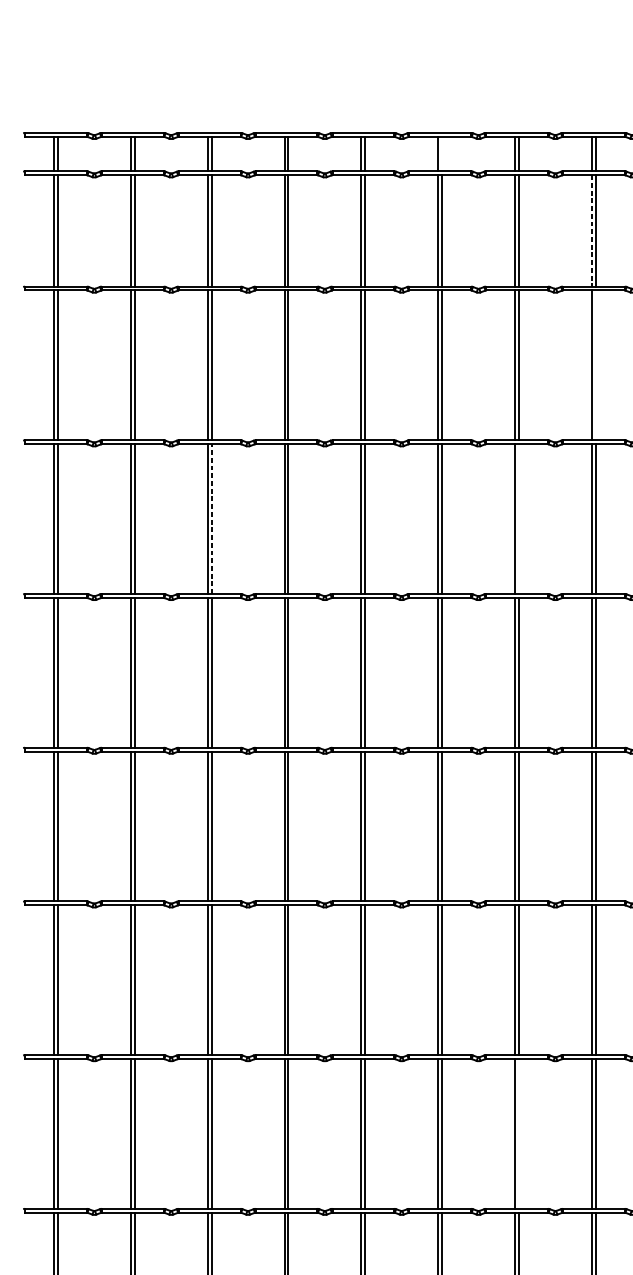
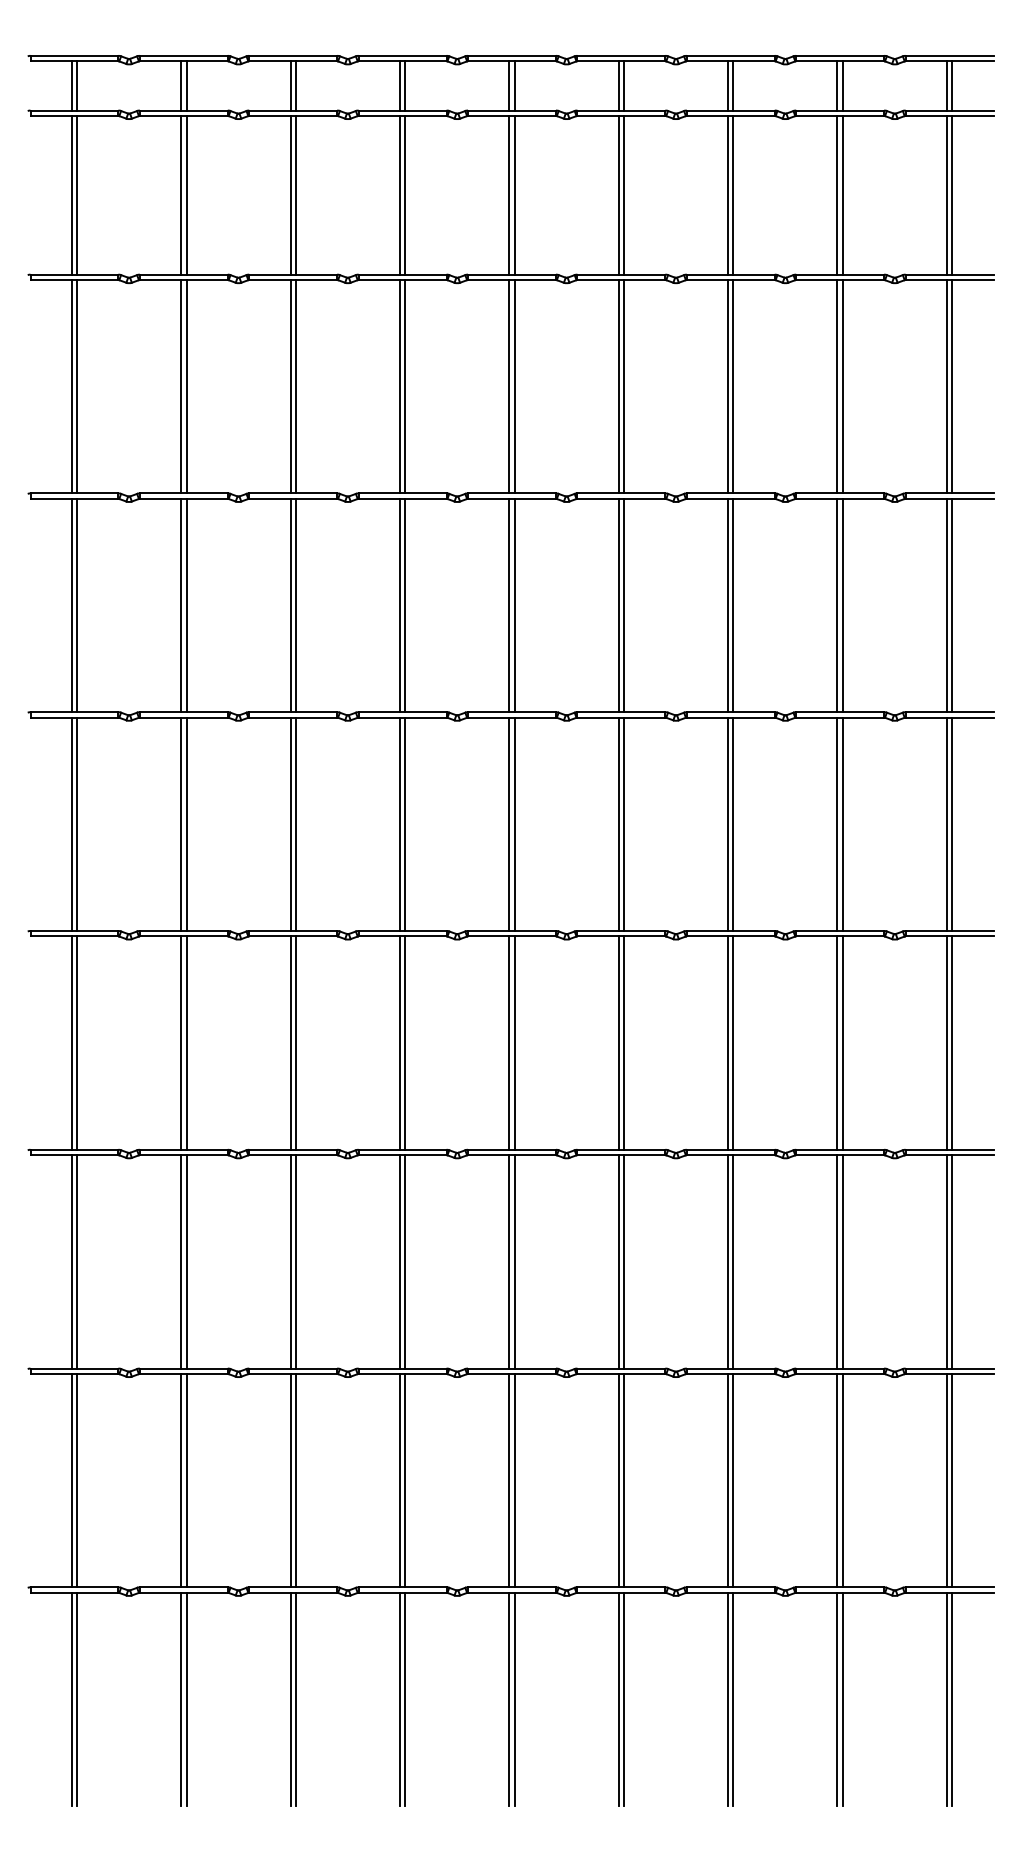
line: (442, 153) -> (624, 85), added
line: (592, 231) -> (837, 195), dashed -> solid
line: (595, 365) -> (842, 386), added
line: (211, 519) -> (295, 605), dashed -> solid
line: (518, 519) -> (733, 605), added
line: (518, 1133) -> (733, 1480), added

